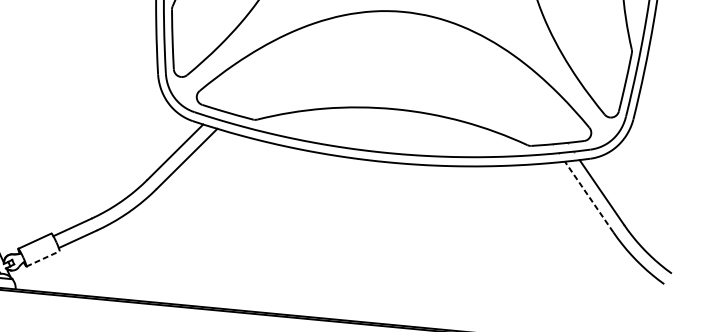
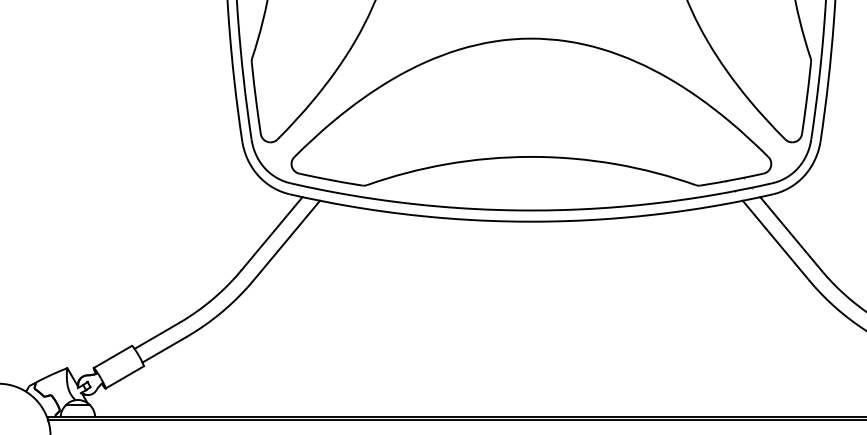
line: (588, 196) -> (775, 240), dashed -> solid
line: (43, 259) -> (125, 377), dashed -> solid

